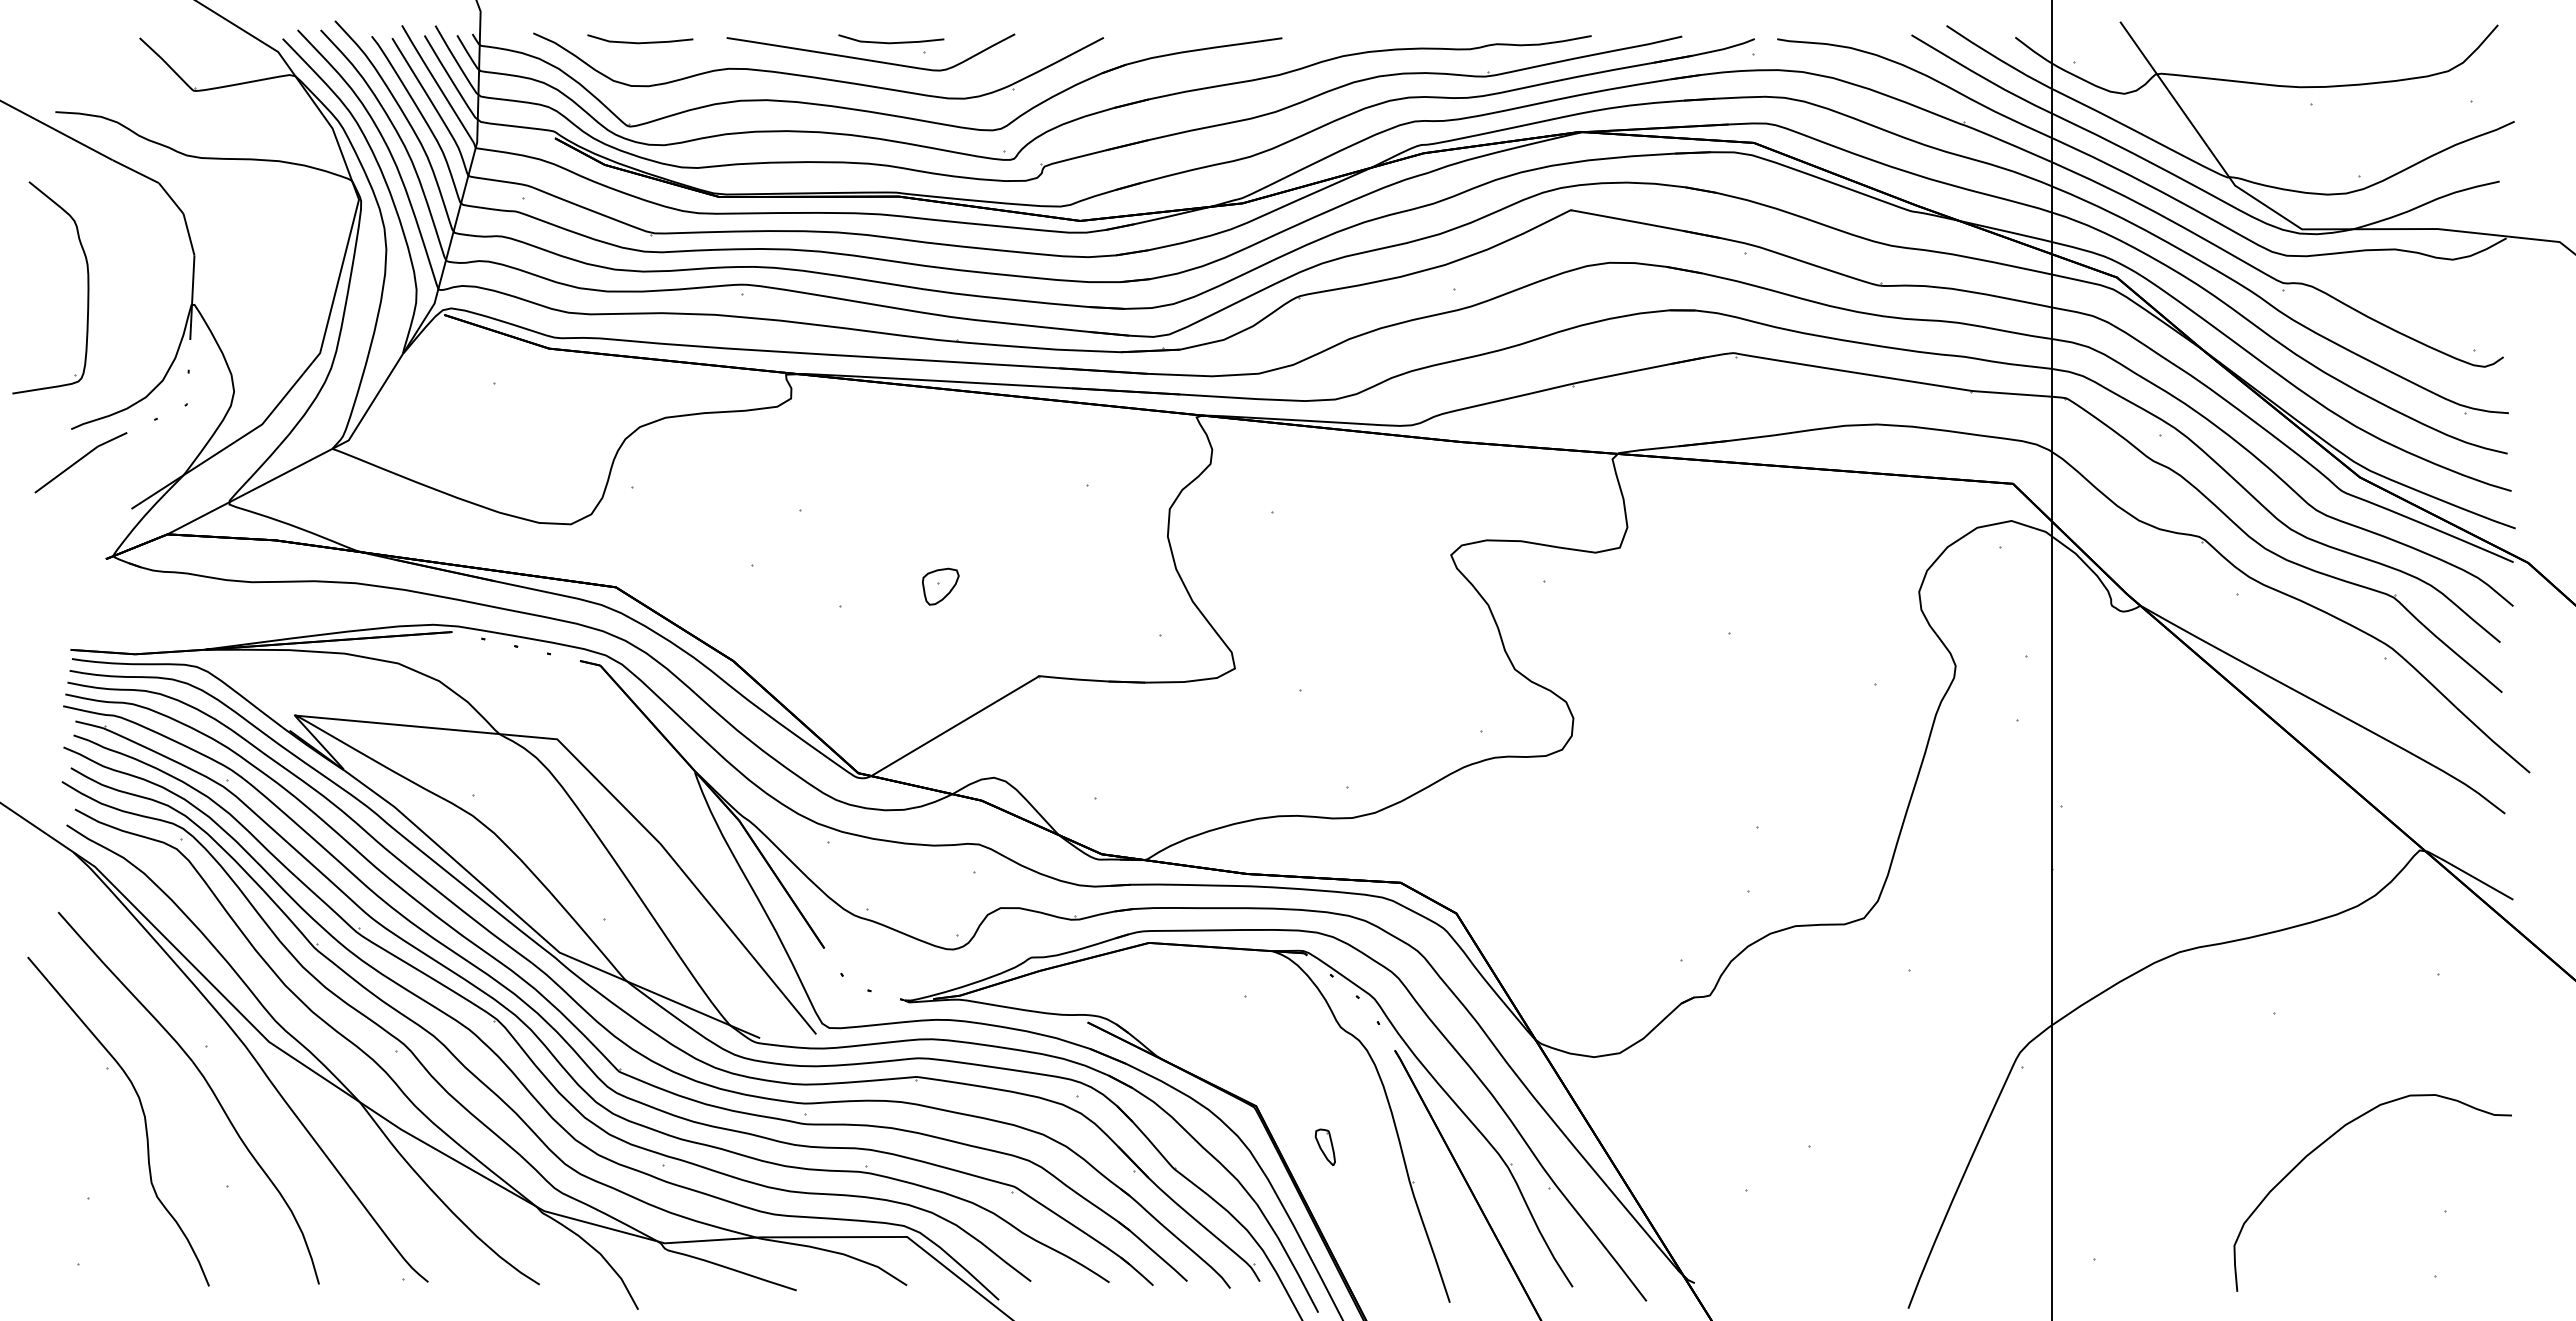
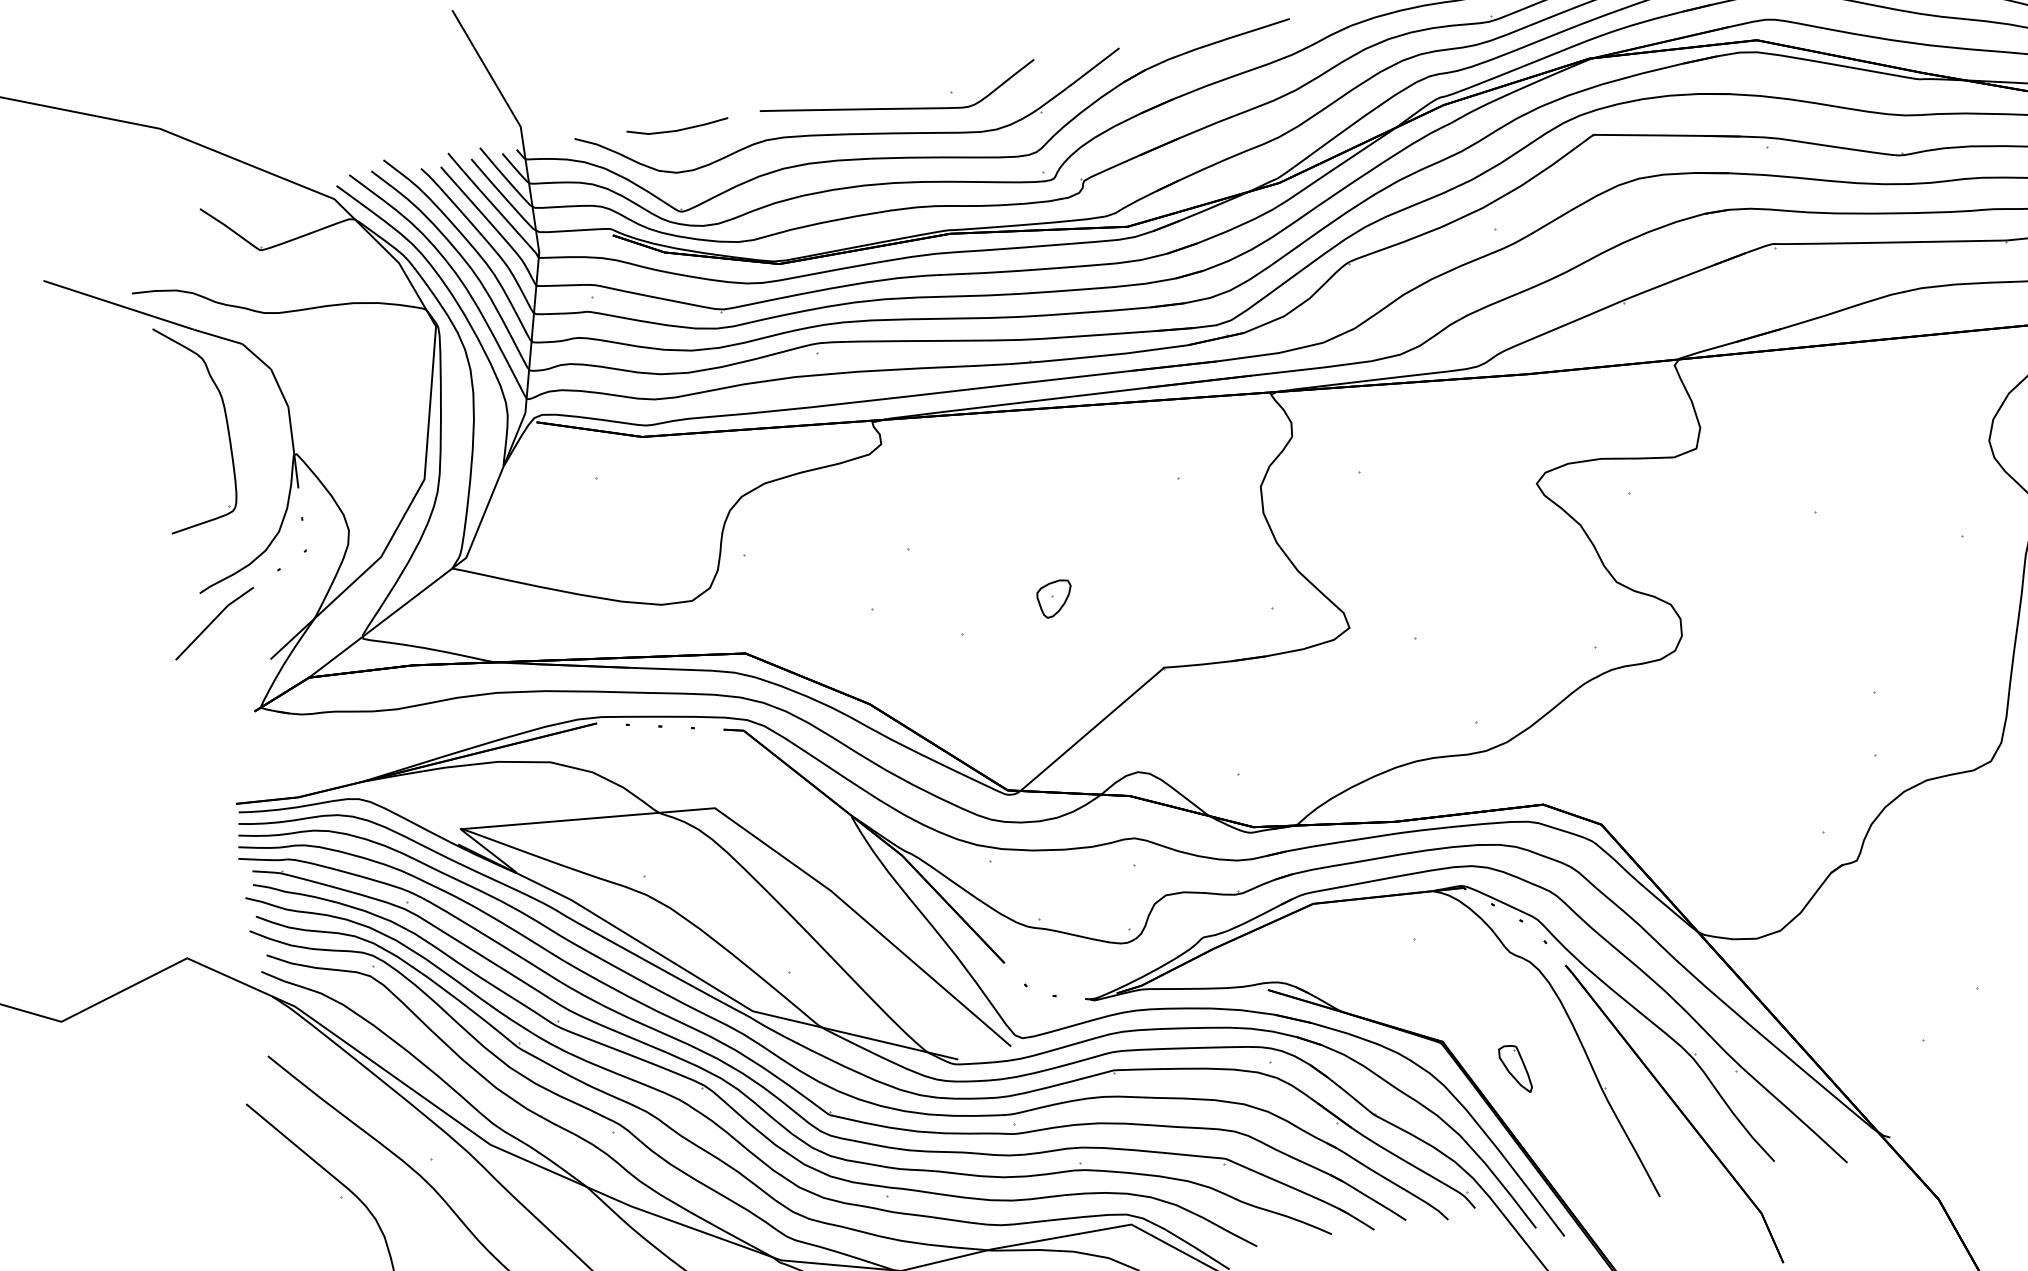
line: (891, 42) -> (917, 88), removed
part: (87, 287) -> (225, 420), moved
part: (1325, 1147) -> (1515, 1069), size x1.43

